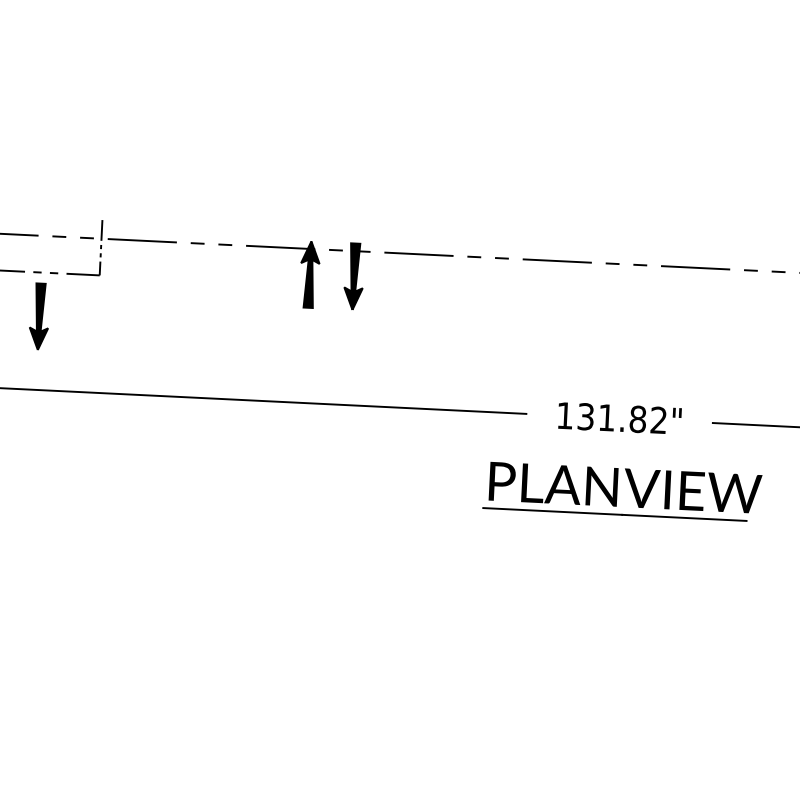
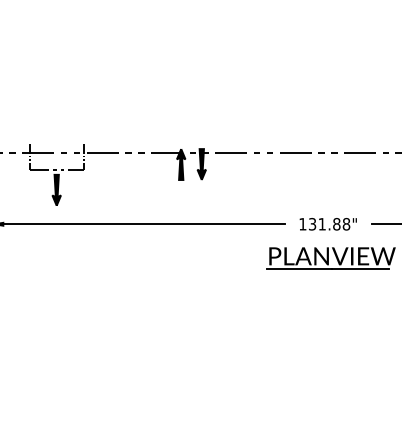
text: (658, 420) -> (346, 224), 131.82" -> 131.88"

